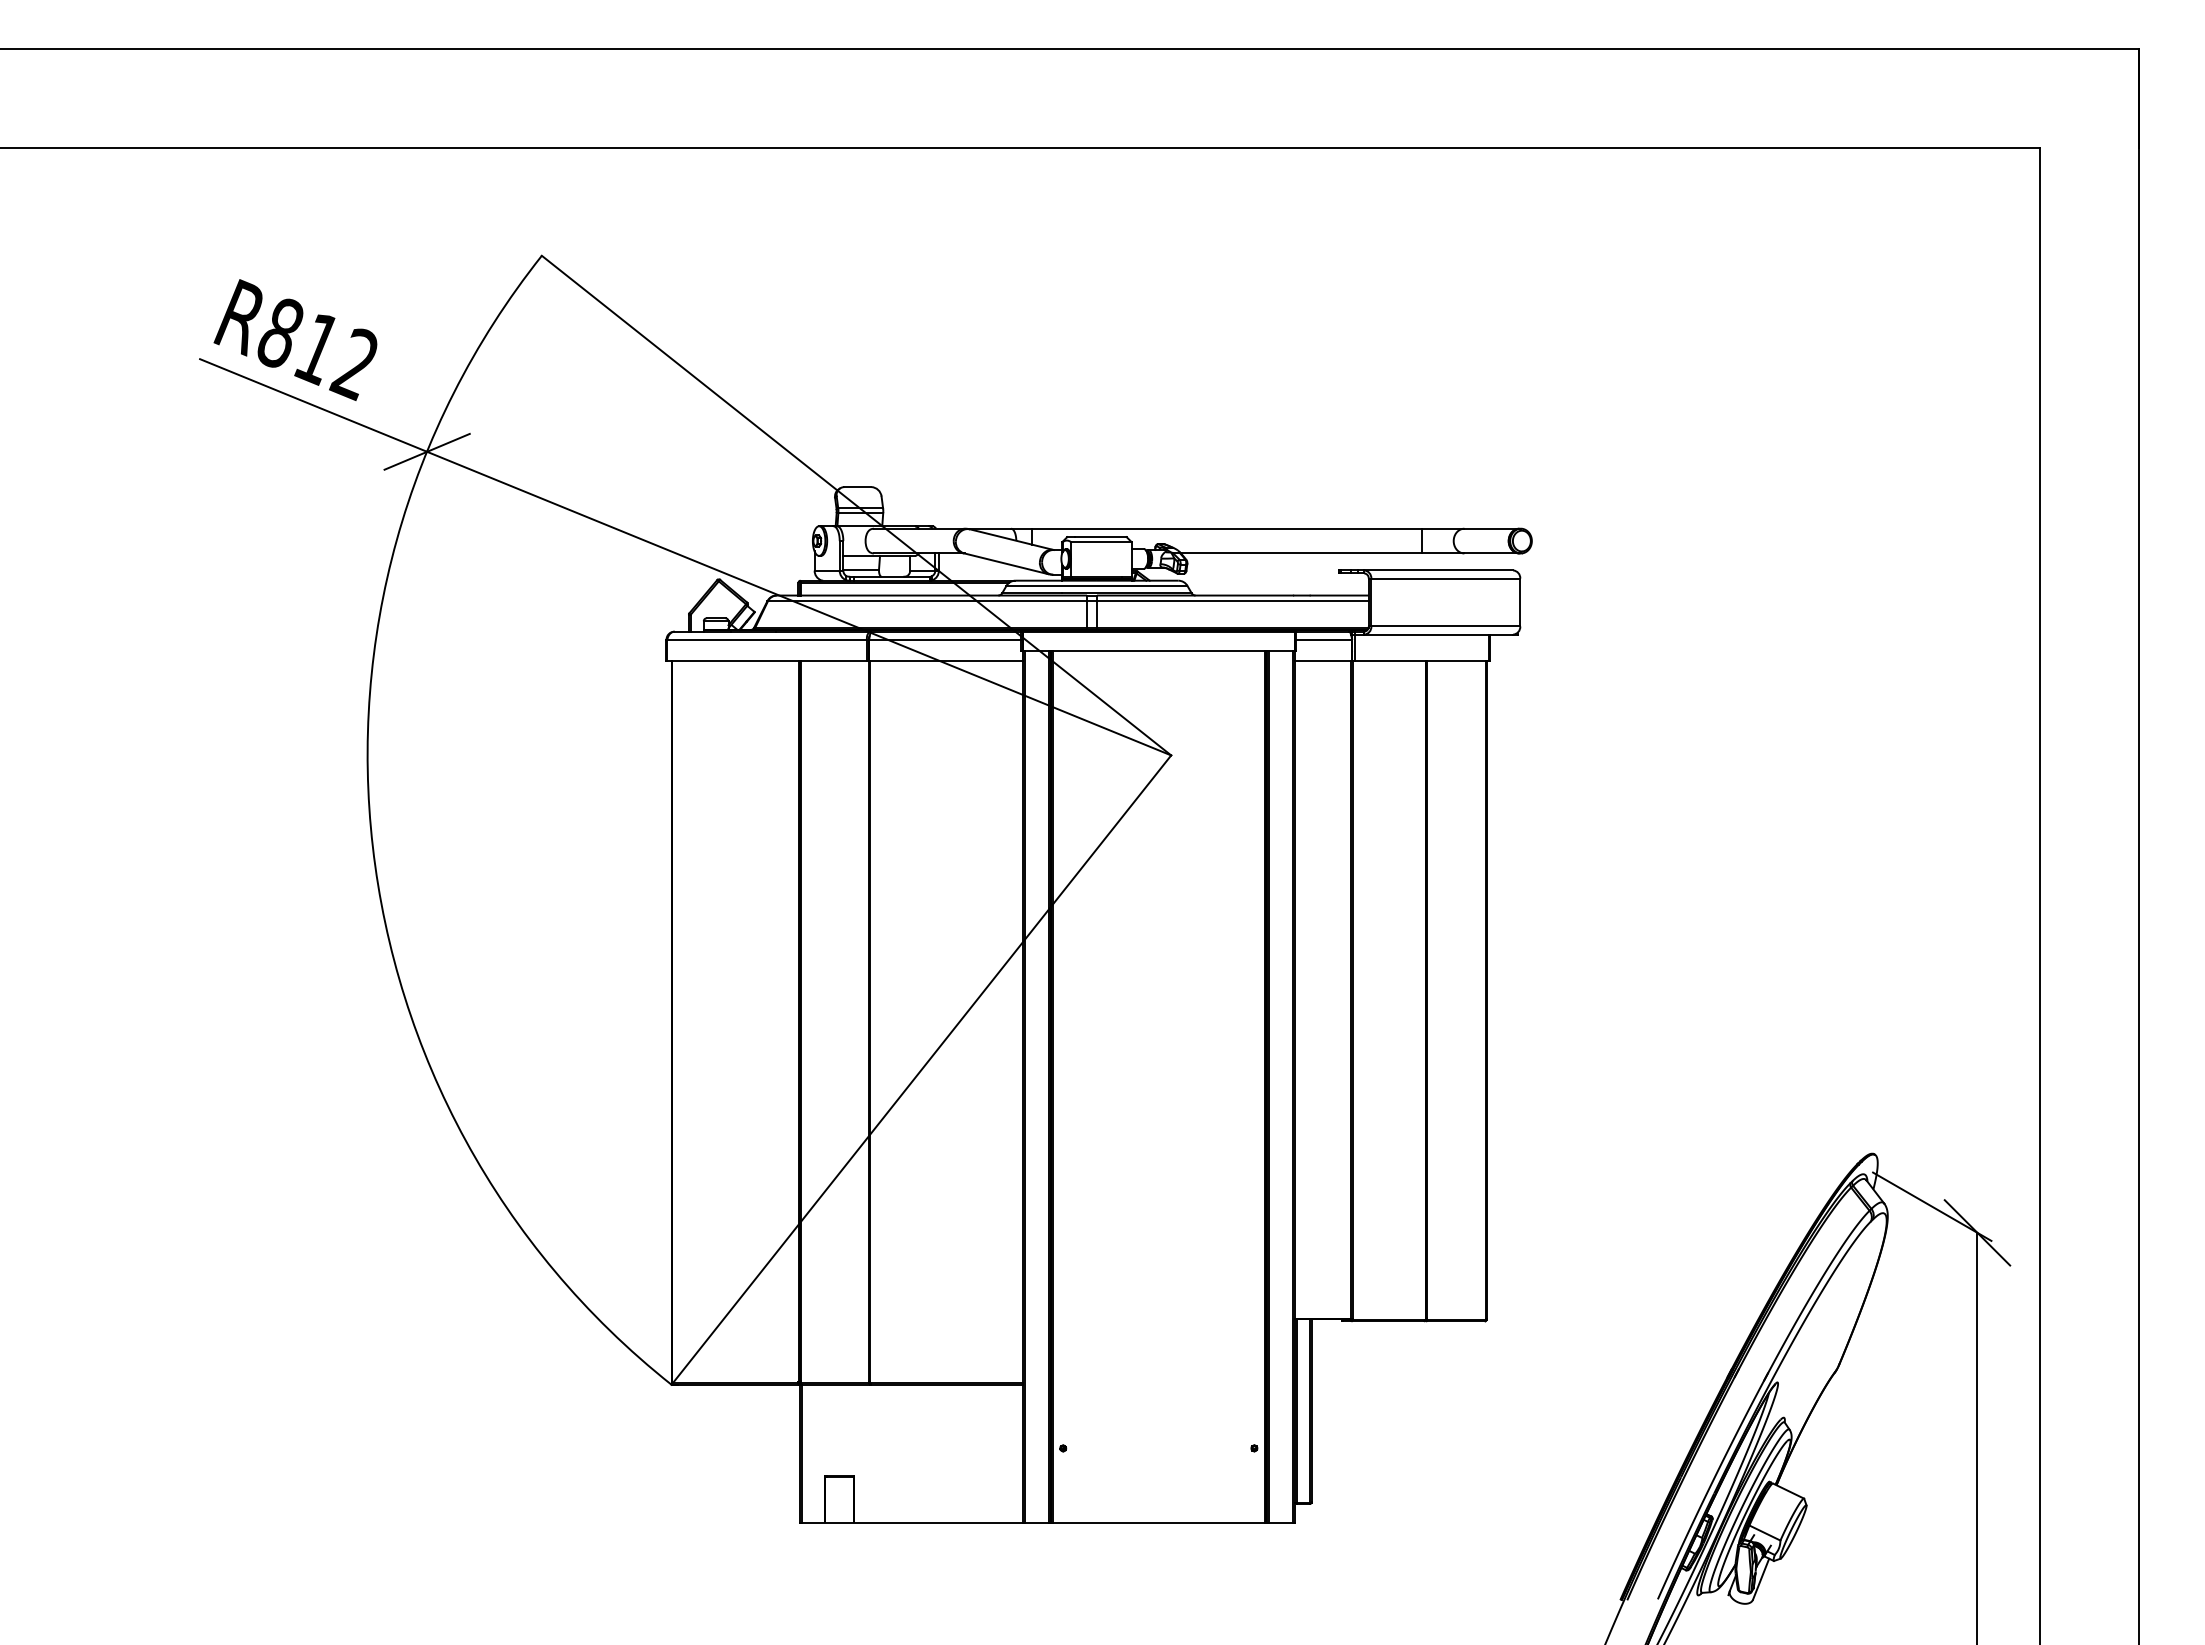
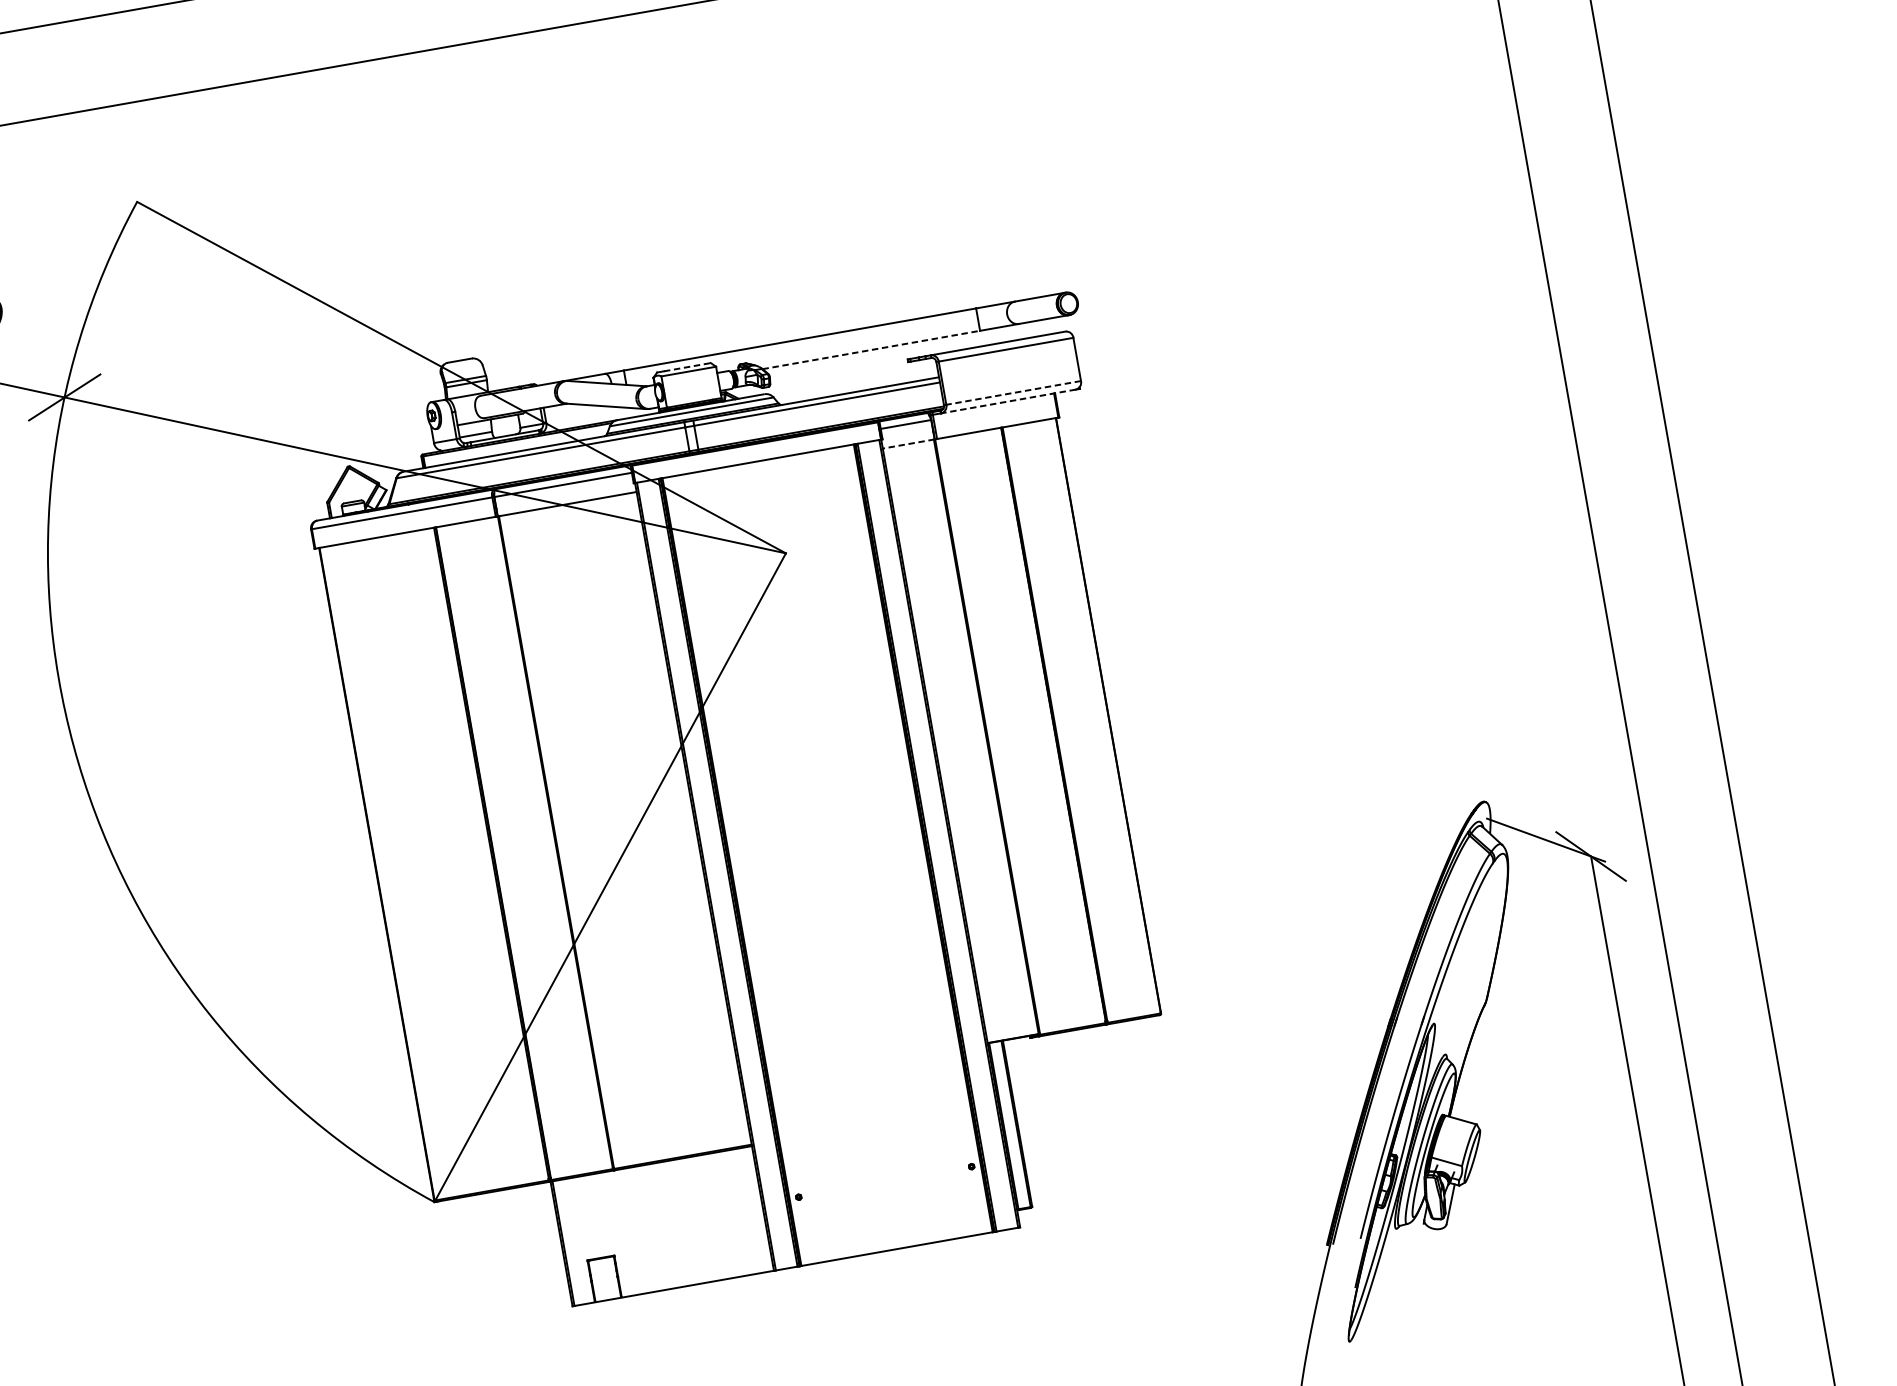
line: (1100, 537) -> (687, 367), solid -> dashed
line: (1301, 553) -> (871, 349), solid -> dashed
line: (1445, 626) -> (1013, 393), solid -> dashed
line: (1438, 634) -> (1008, 401), solid -> dashed
line: (1323, 661) -> (908, 444), solid -> dashed

